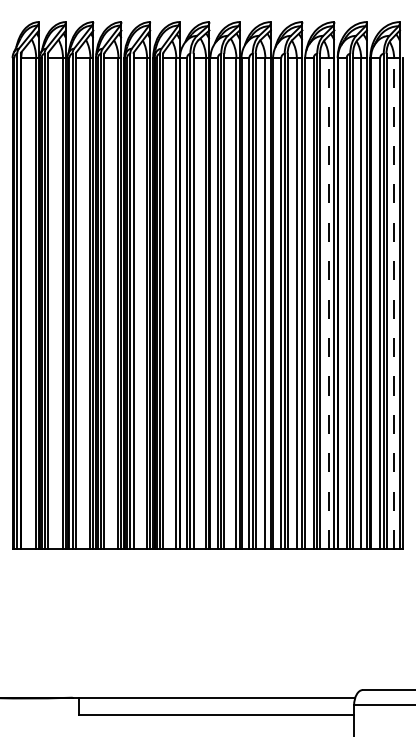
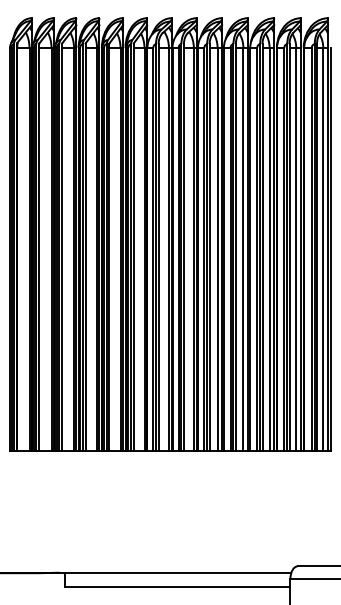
line: (328, 303) -> (269, 249), dashed -> solid
line: (394, 303) -> (323, 249), dashed -> solid

